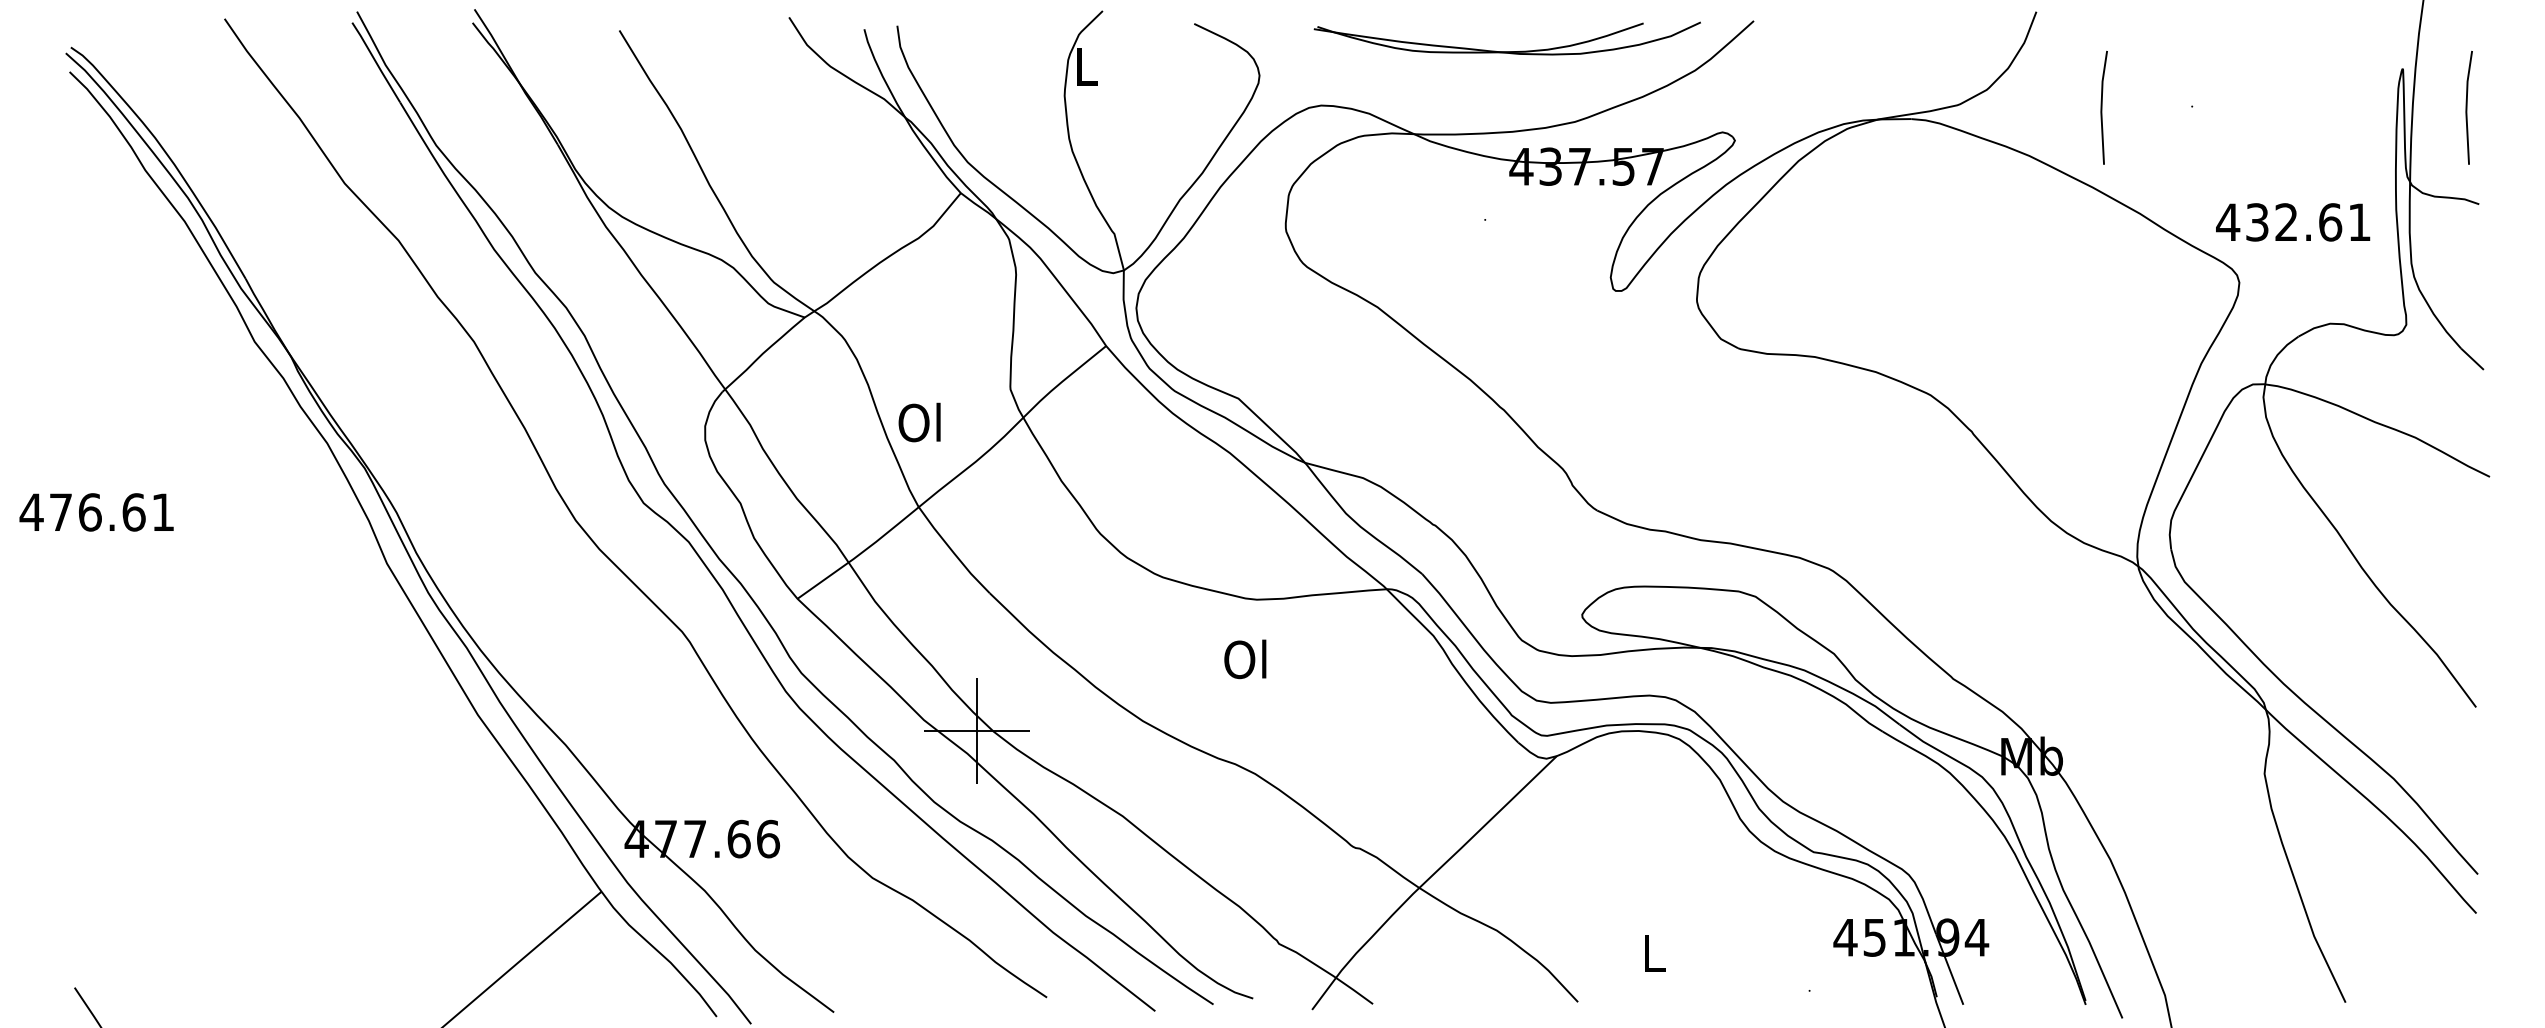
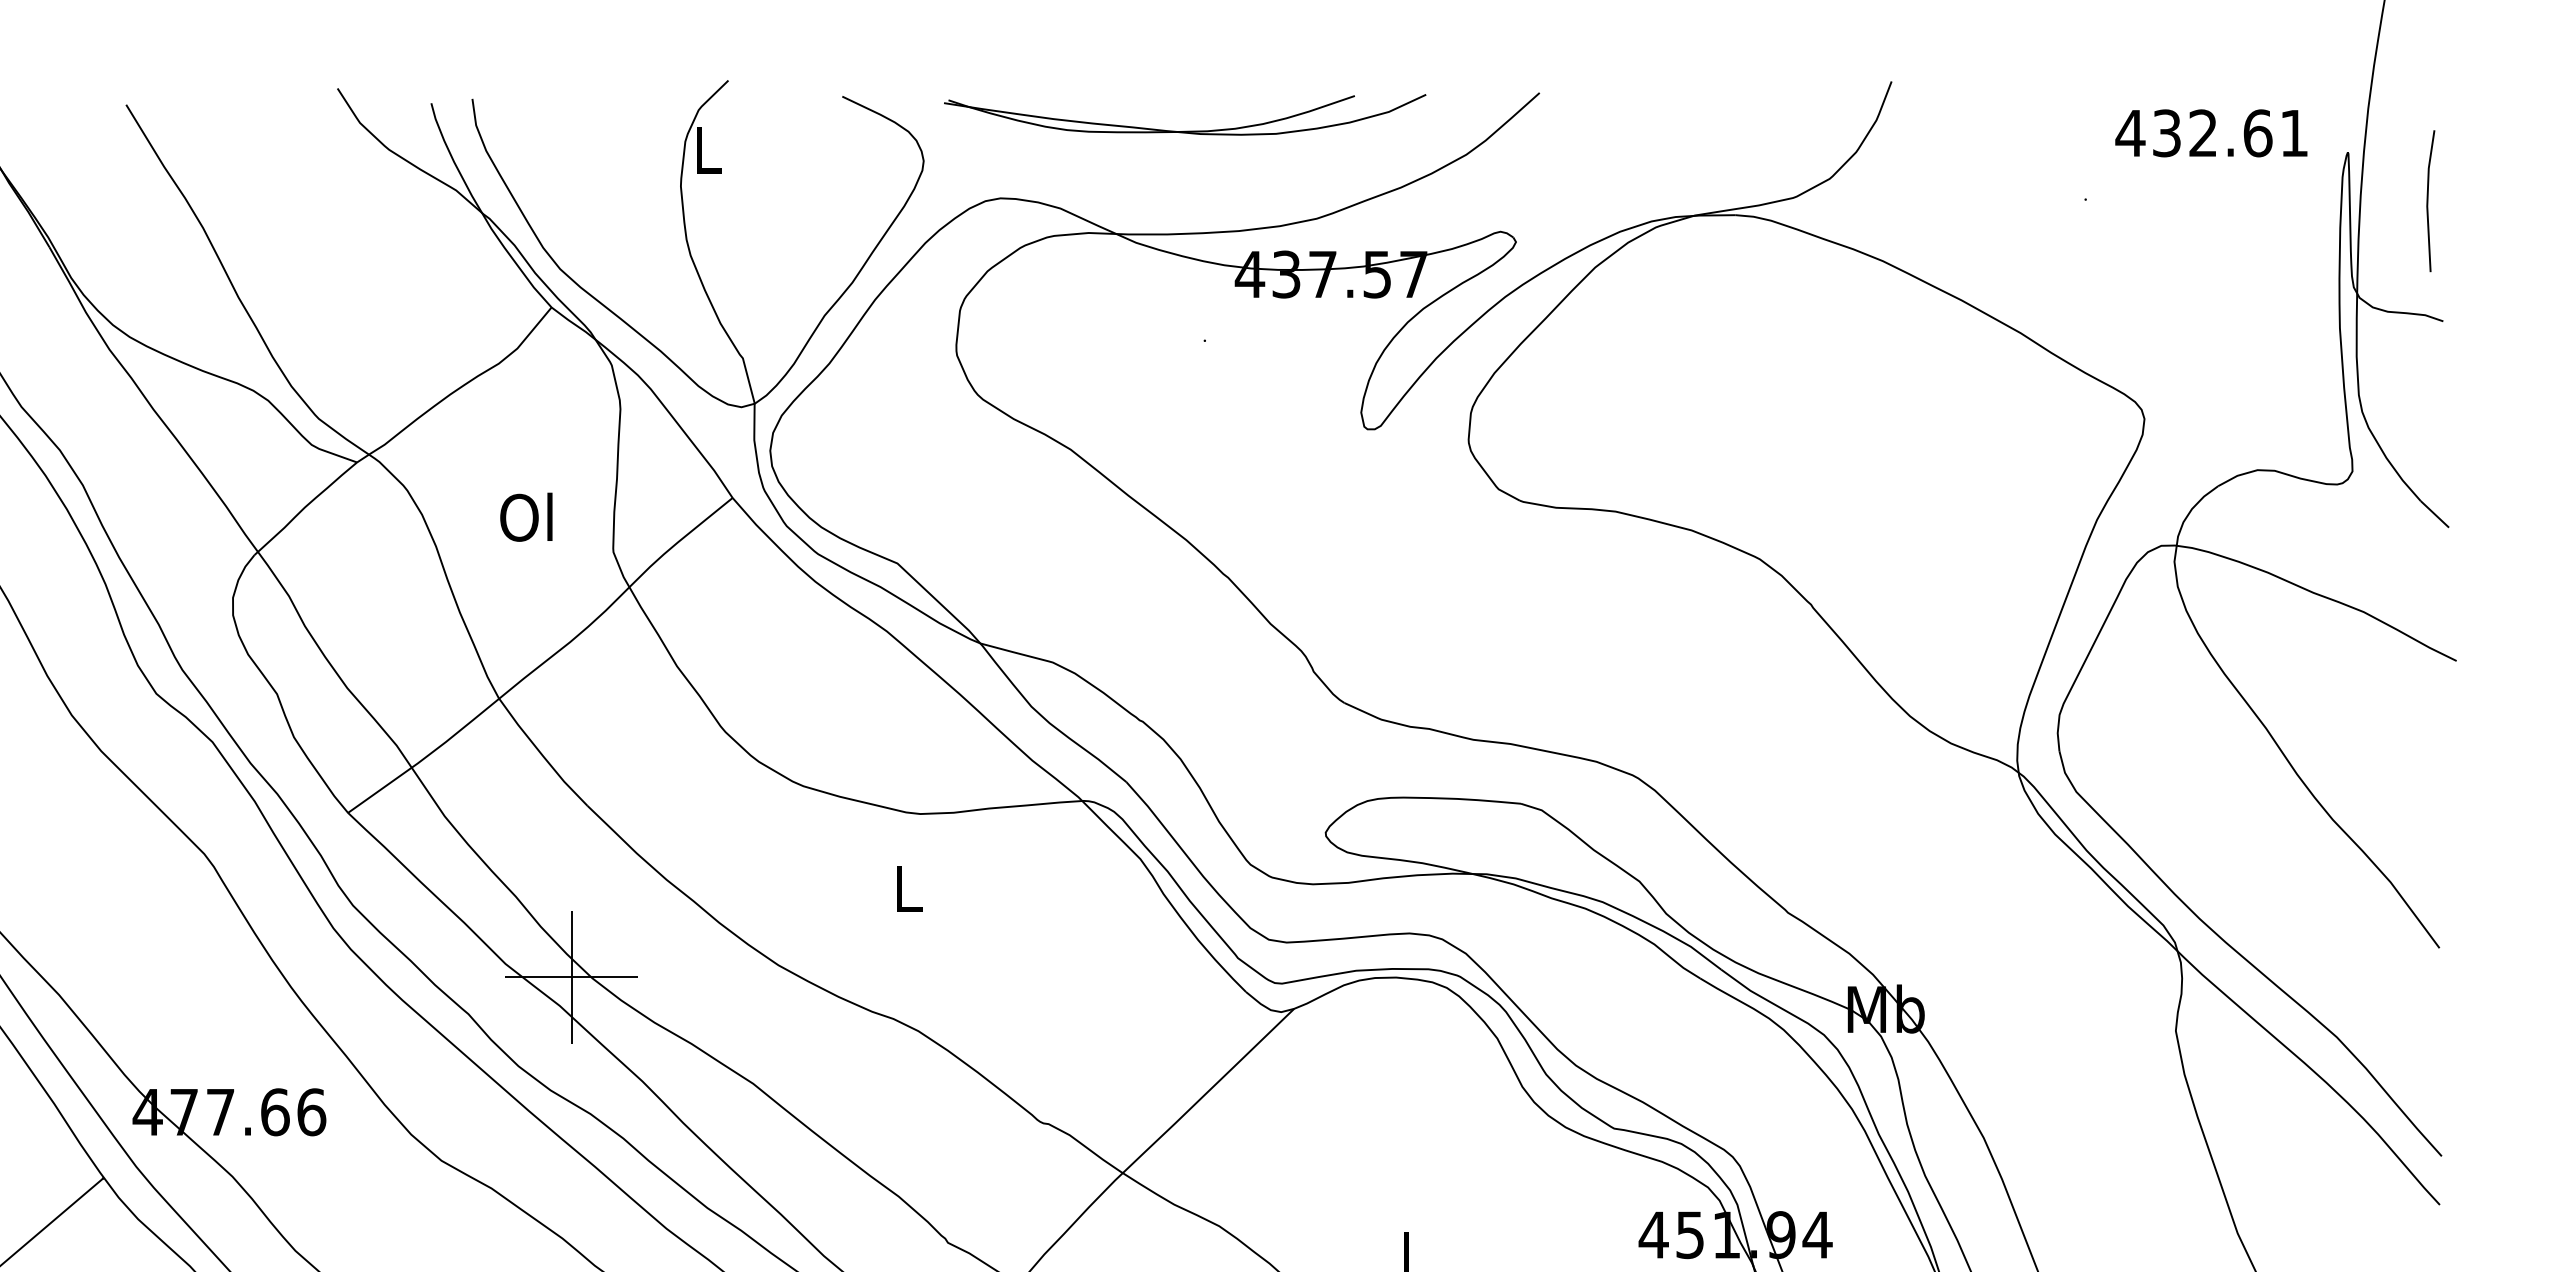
part: (1506, 51) -> (1184, 130), moved
line: (2102, 107) -> (1973, 200), removed
text: (2293, 222) -> (2211, 133), moved
text: (919, 422) -> (526, 517), moved
text: (1245, 659) -> (906, 888), Ol -> L

